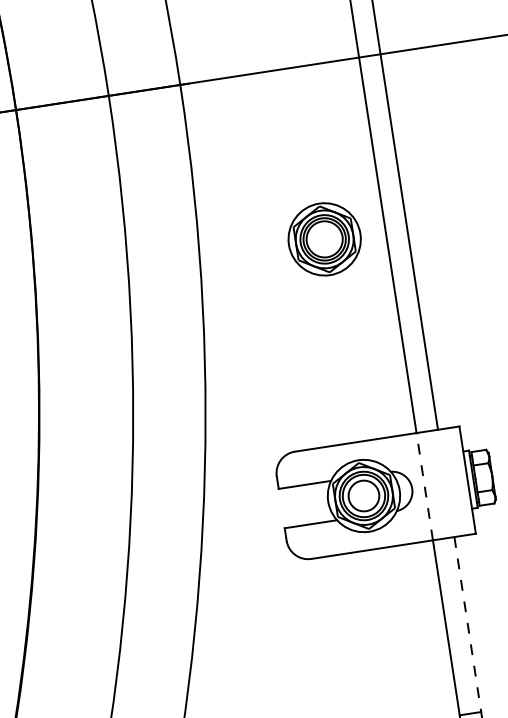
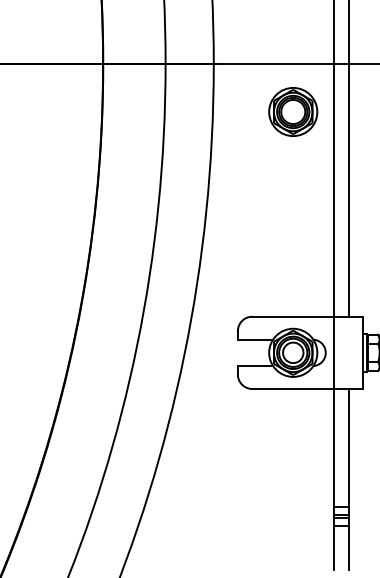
part: (324, 238) -> (293, 111), moved
line: (425, 486) -> (334, 352), dashed -> solid
line: (467, 623) -> (348, 447), dashed -> solid

